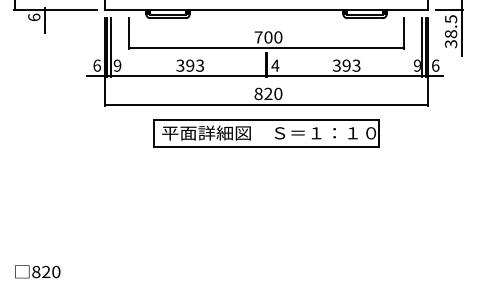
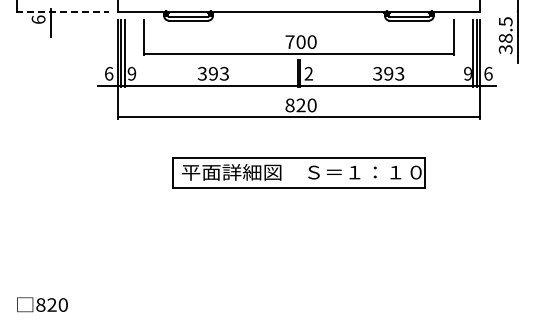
line: (55, 10) -> (62, 11), solid -> dashed
line: (449, 10) -> (503, 11), removed
text: (275, 65) -> (308, 73), 4 -> 2
part: (266, 133) -> (298, 172), moved

